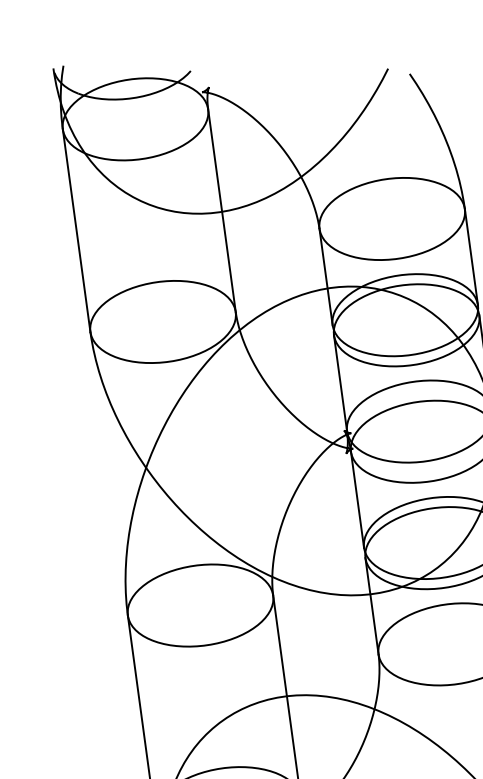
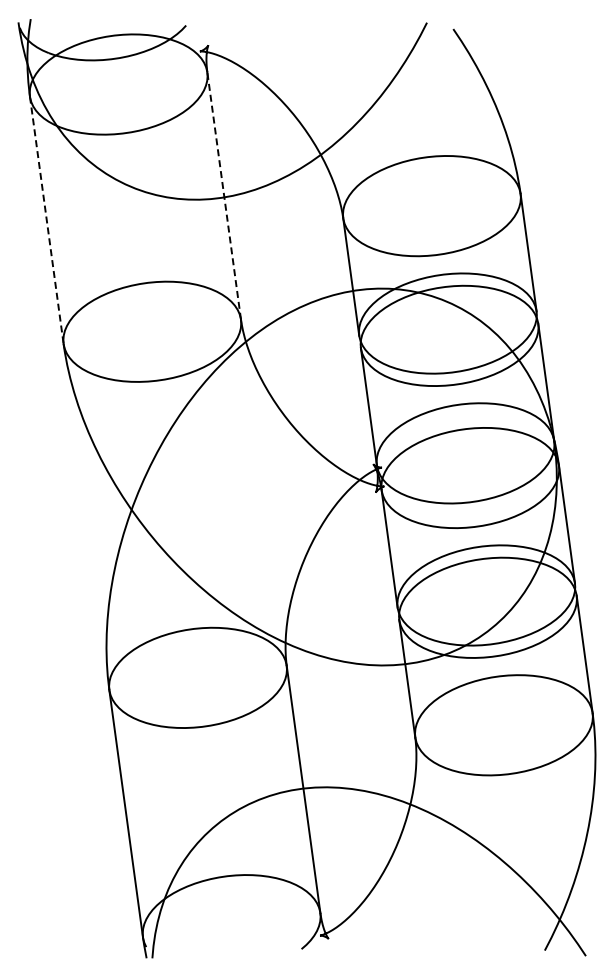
line: (222, 211) -> (224, 196), solid -> dashed
line: (76, 230) -> (46, 220), solid -> dashed

